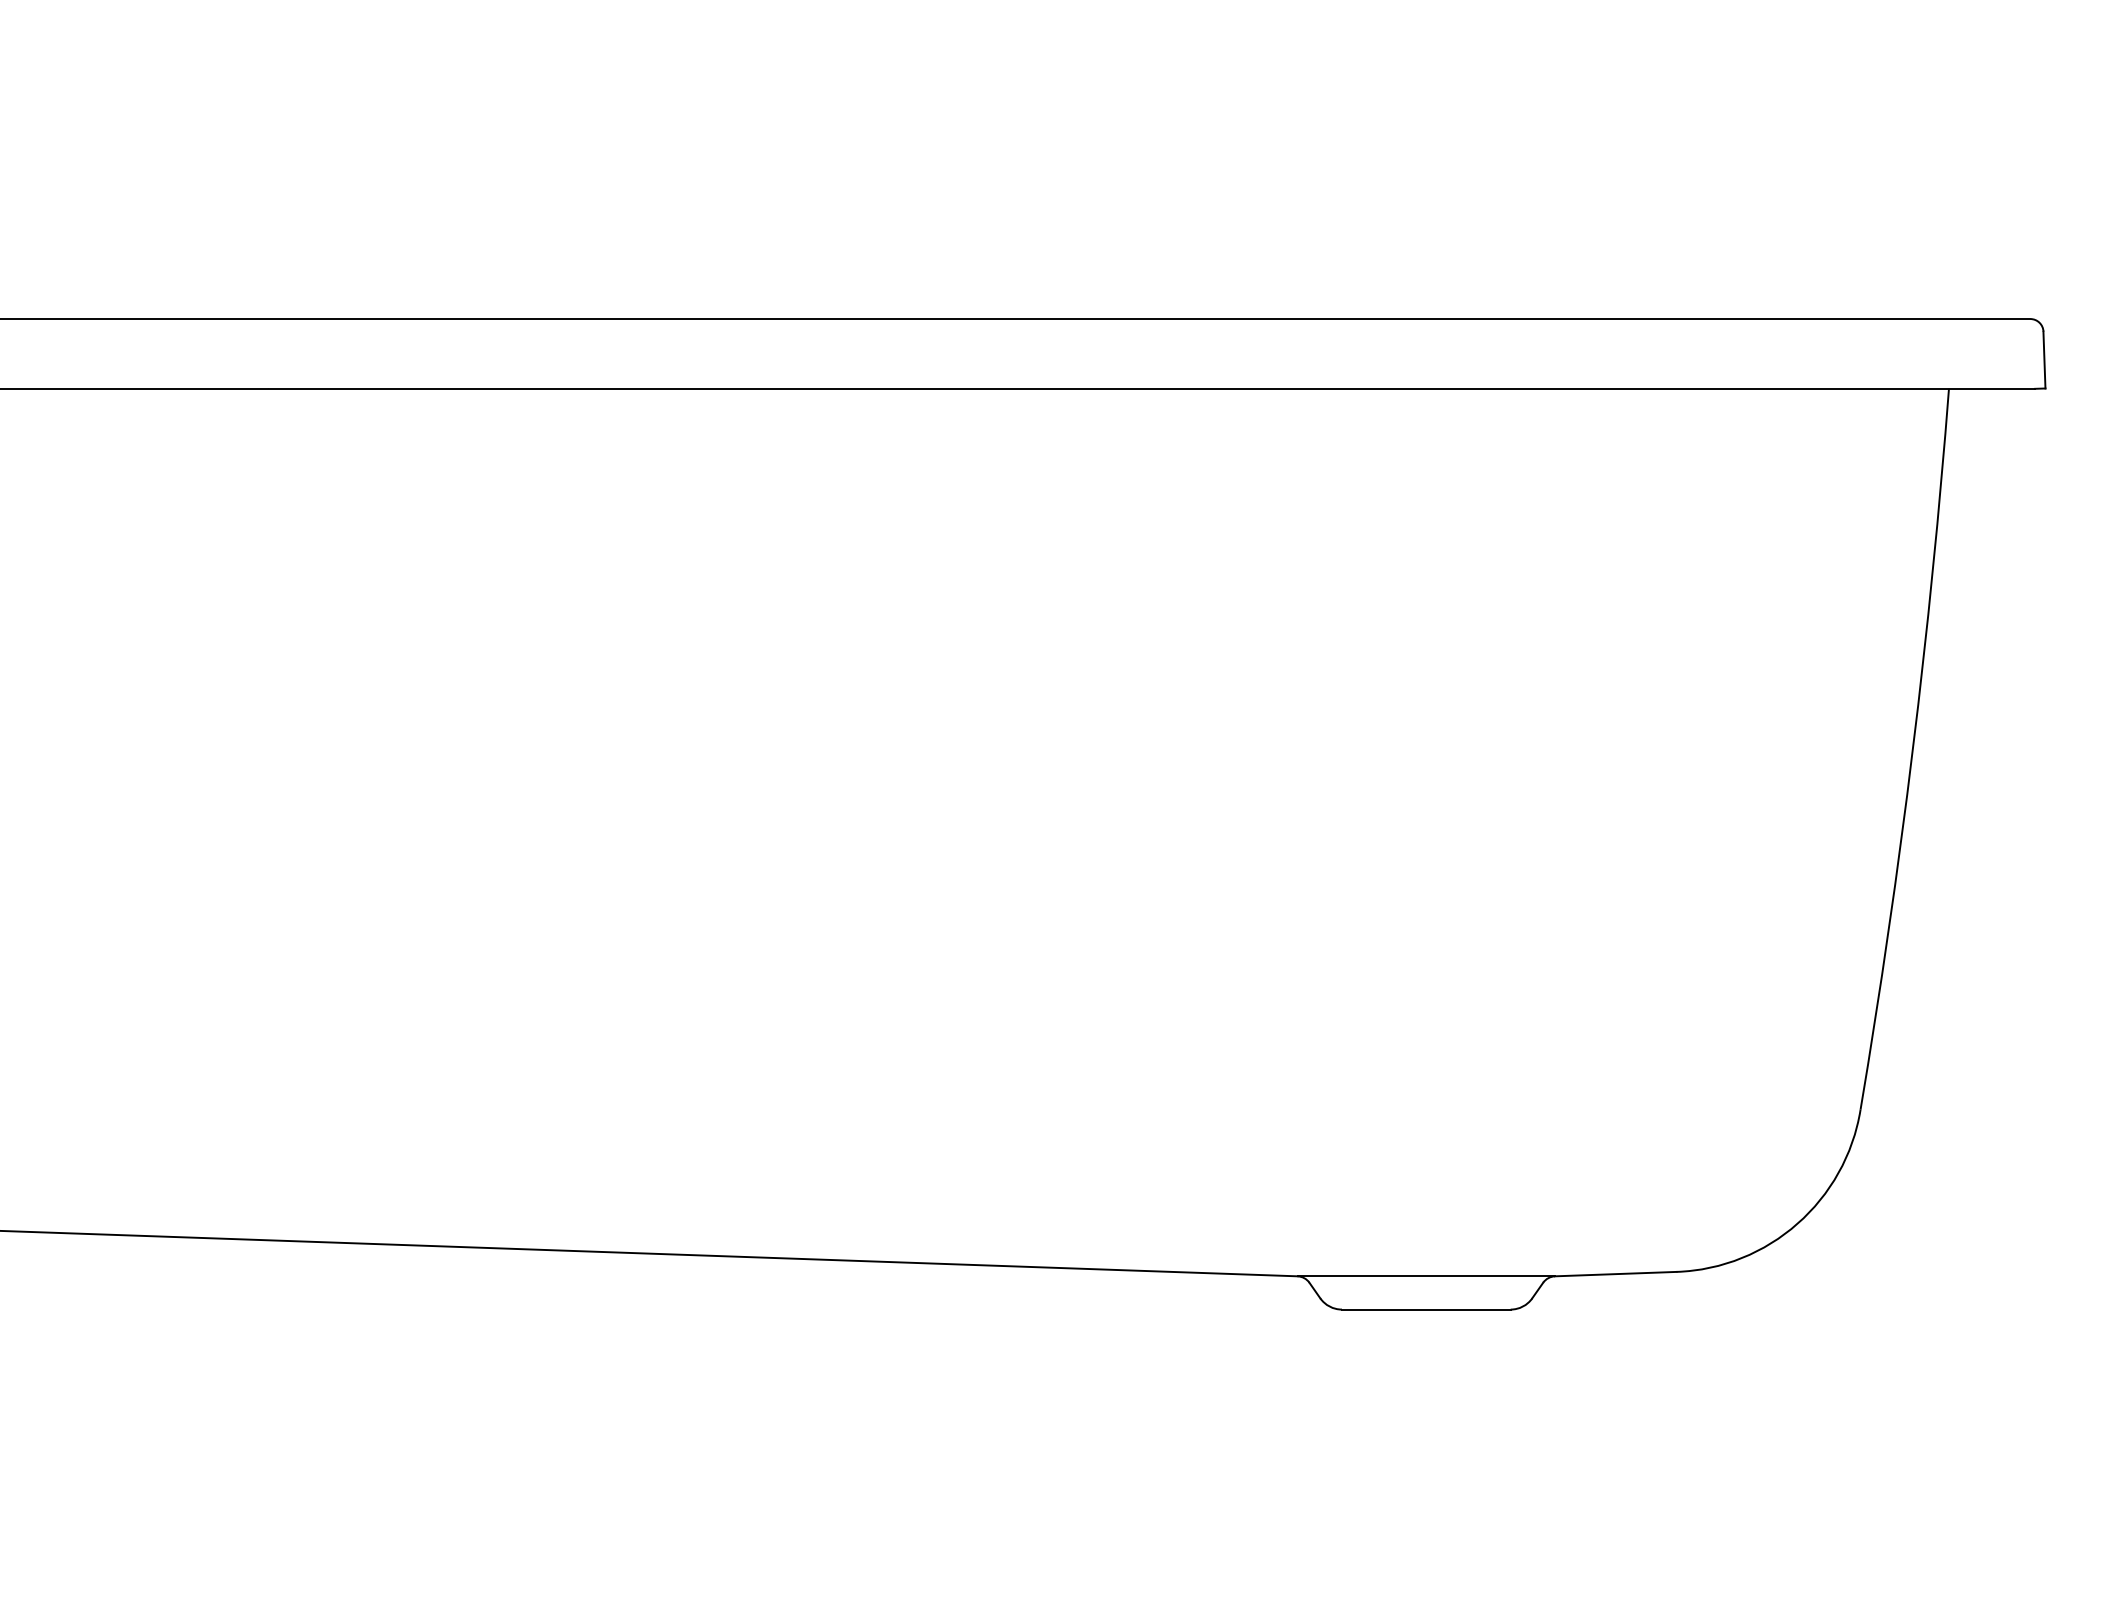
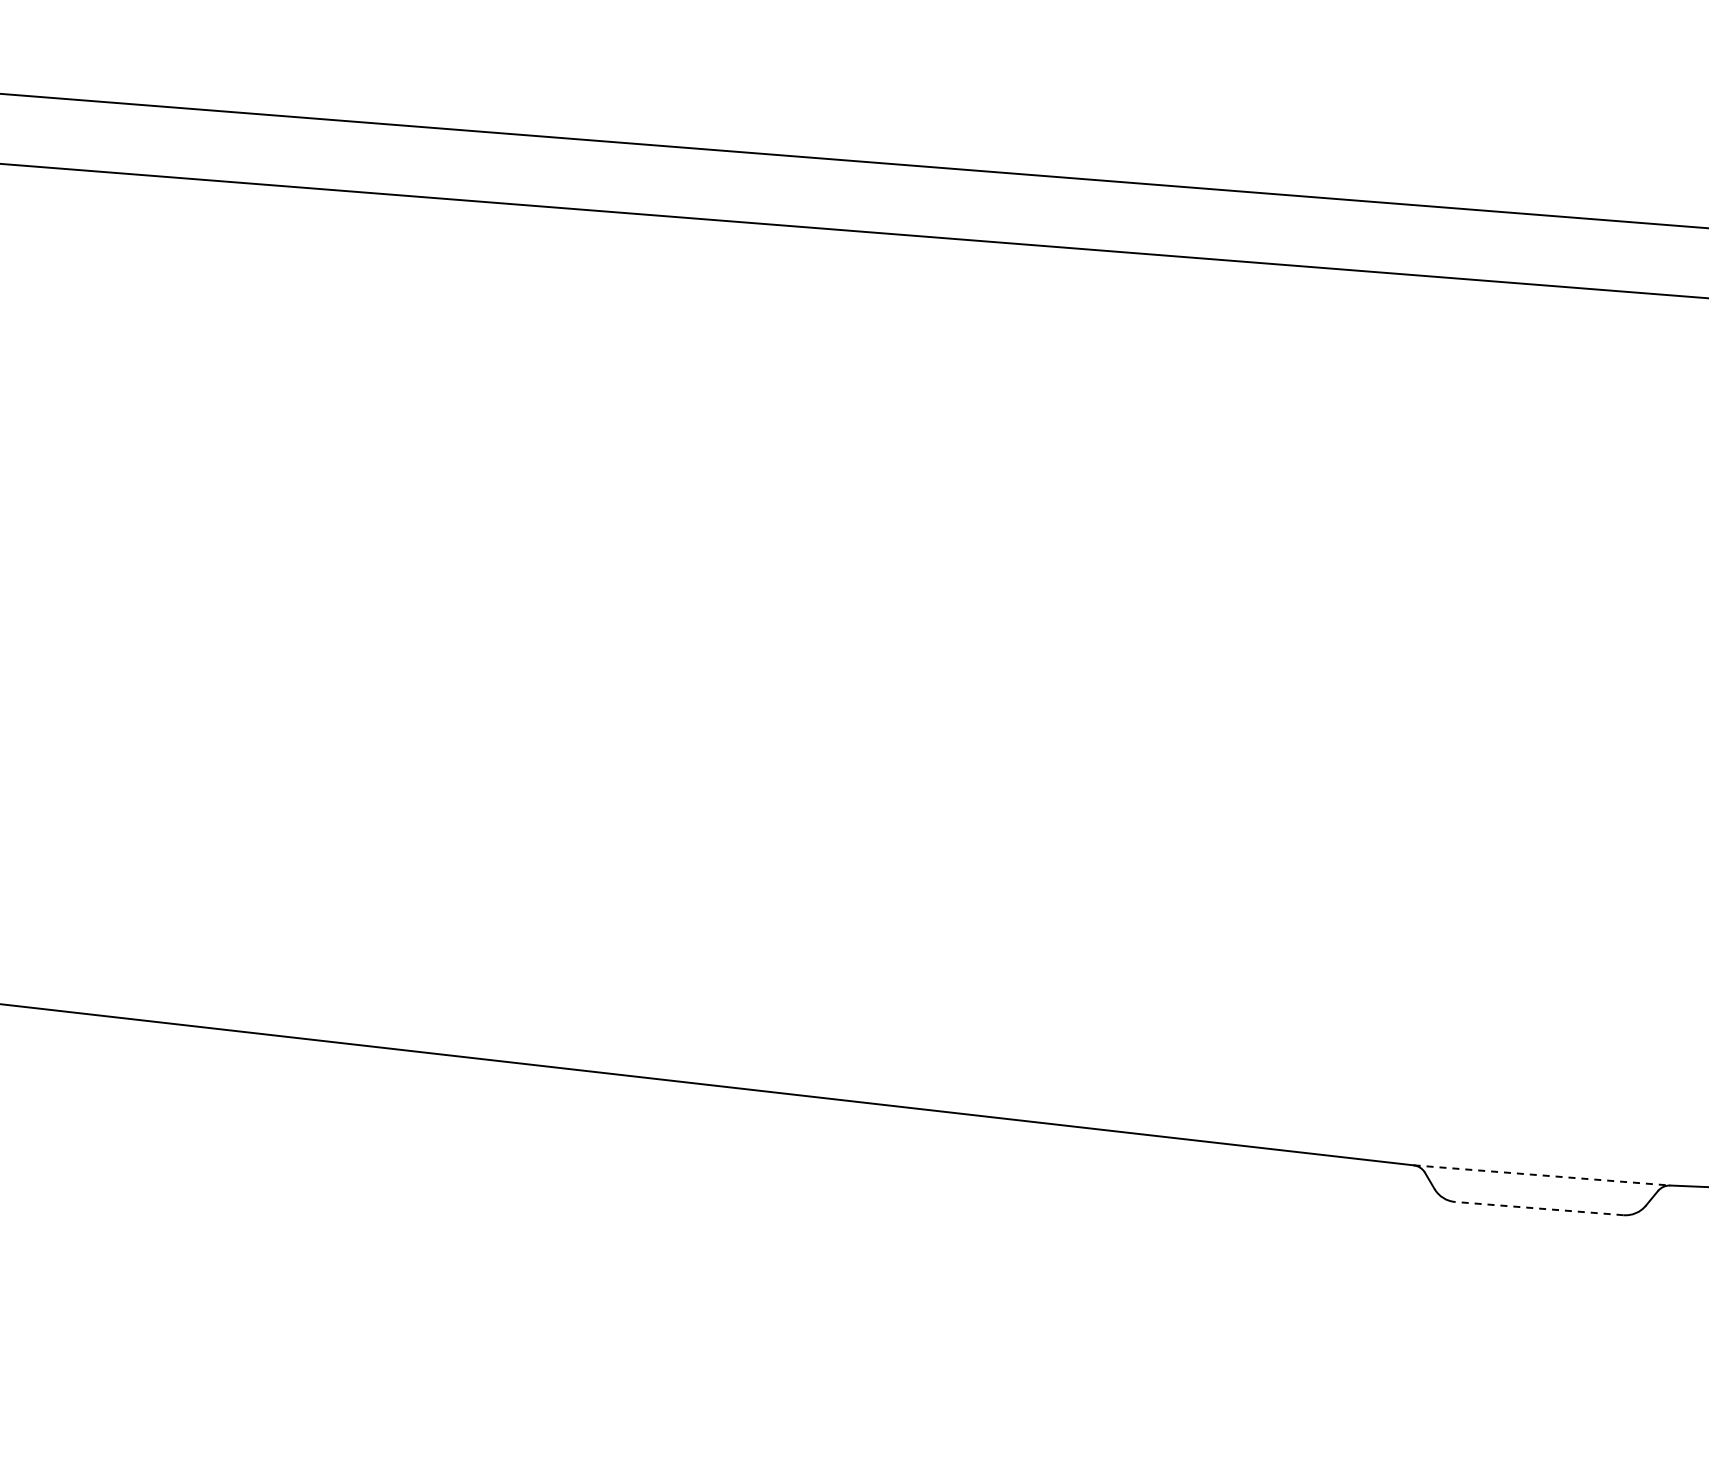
line: (1426, 1276) -> (1542, 1175), solid -> dashed
line: (1425, 1309) -> (1538, 1208), solid -> dashed

